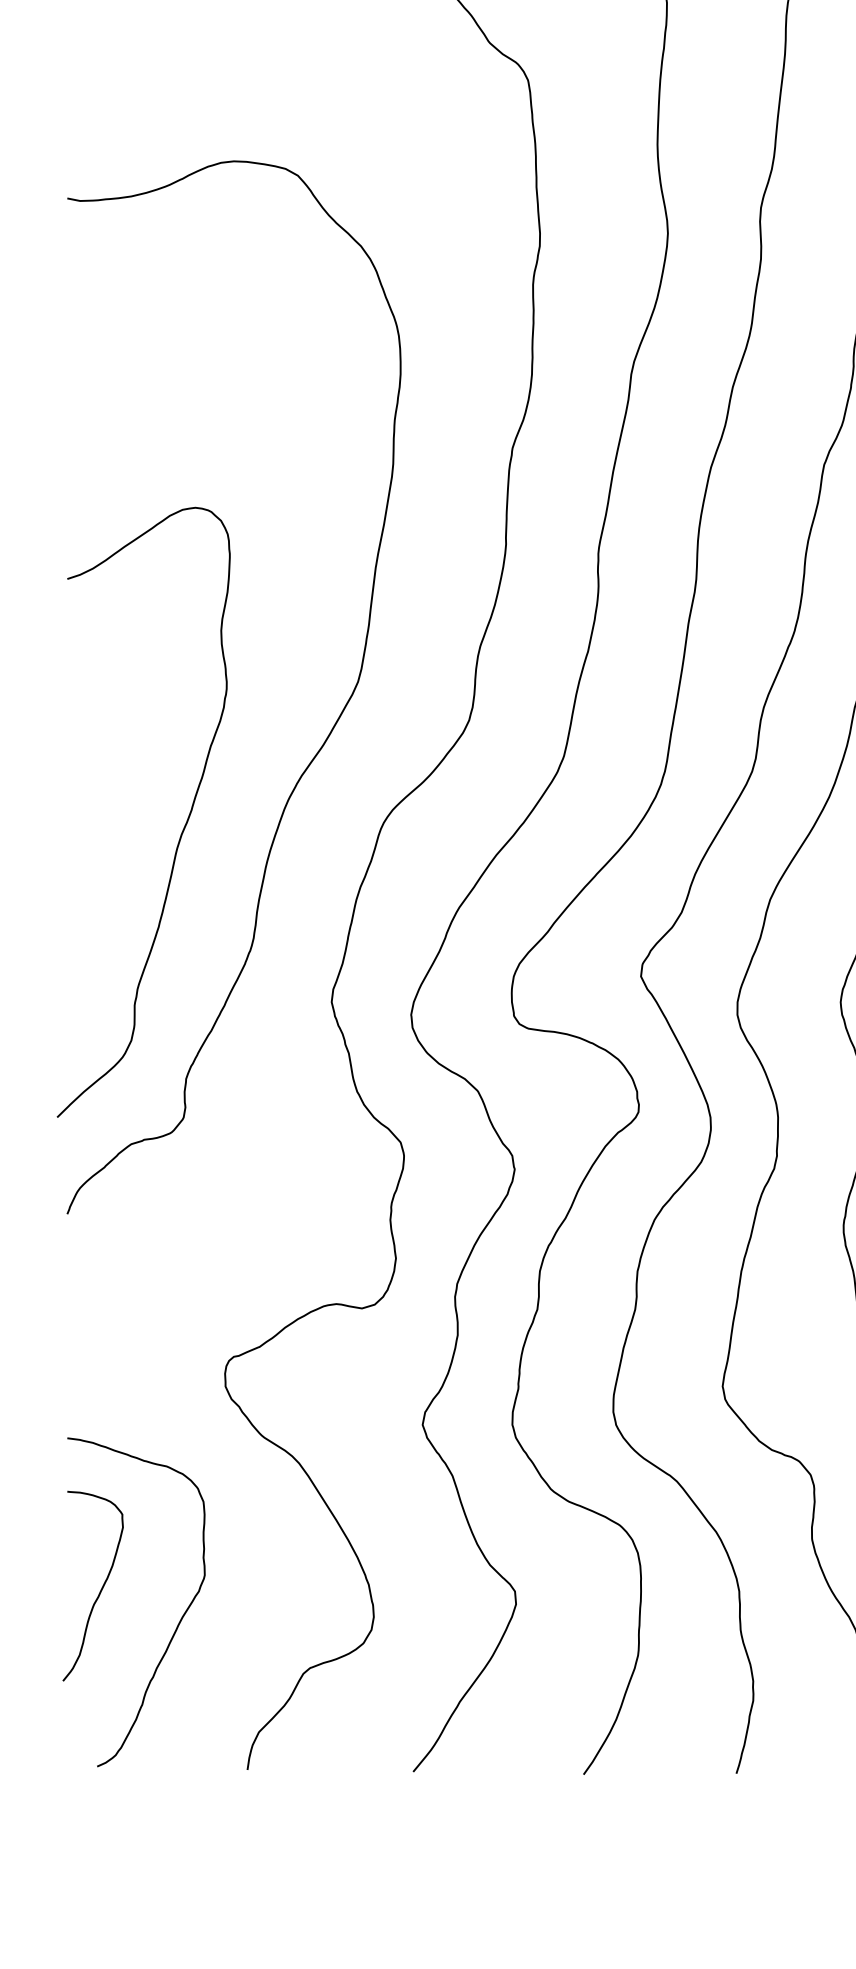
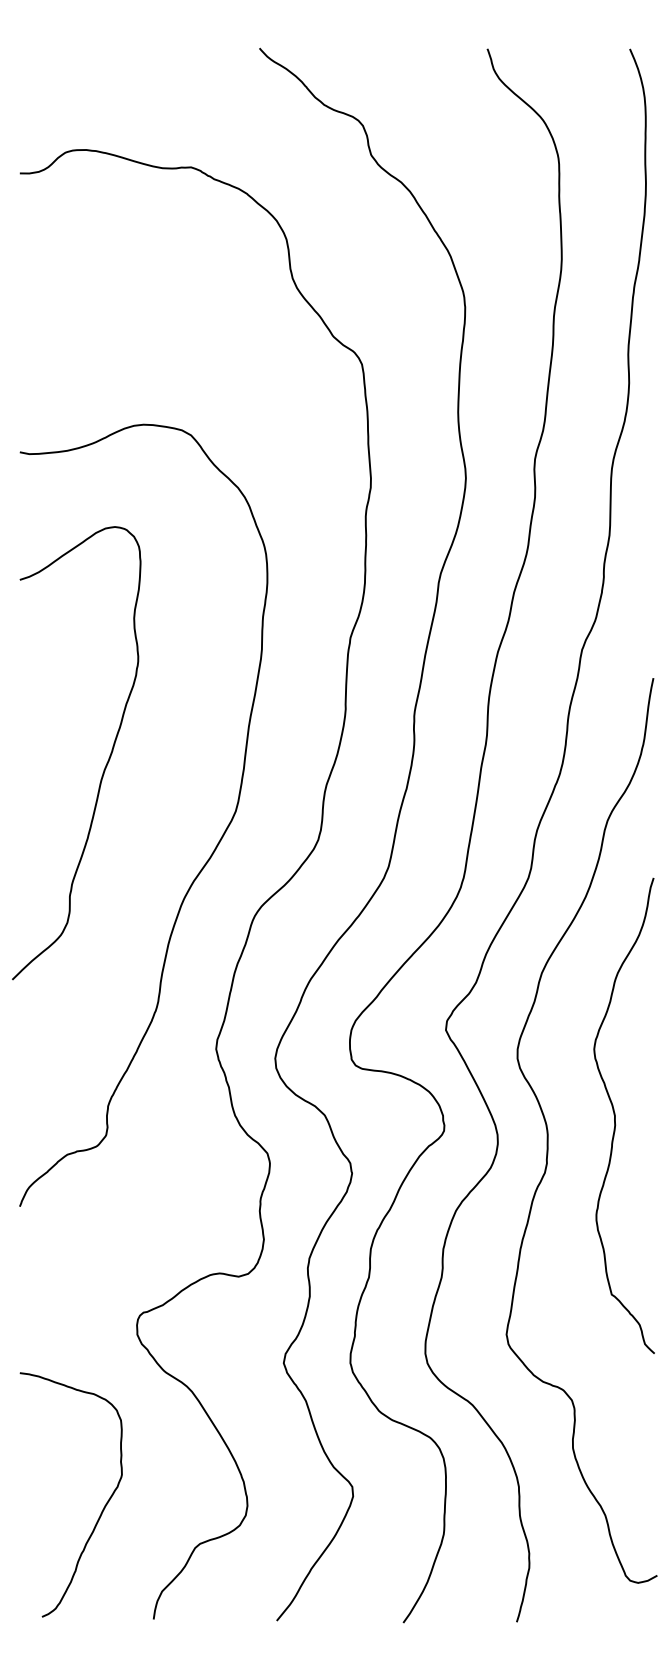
curve: (181, 831) -> (104, 767), moved
curve: (100, 1588) -> (44, 1484), removed

